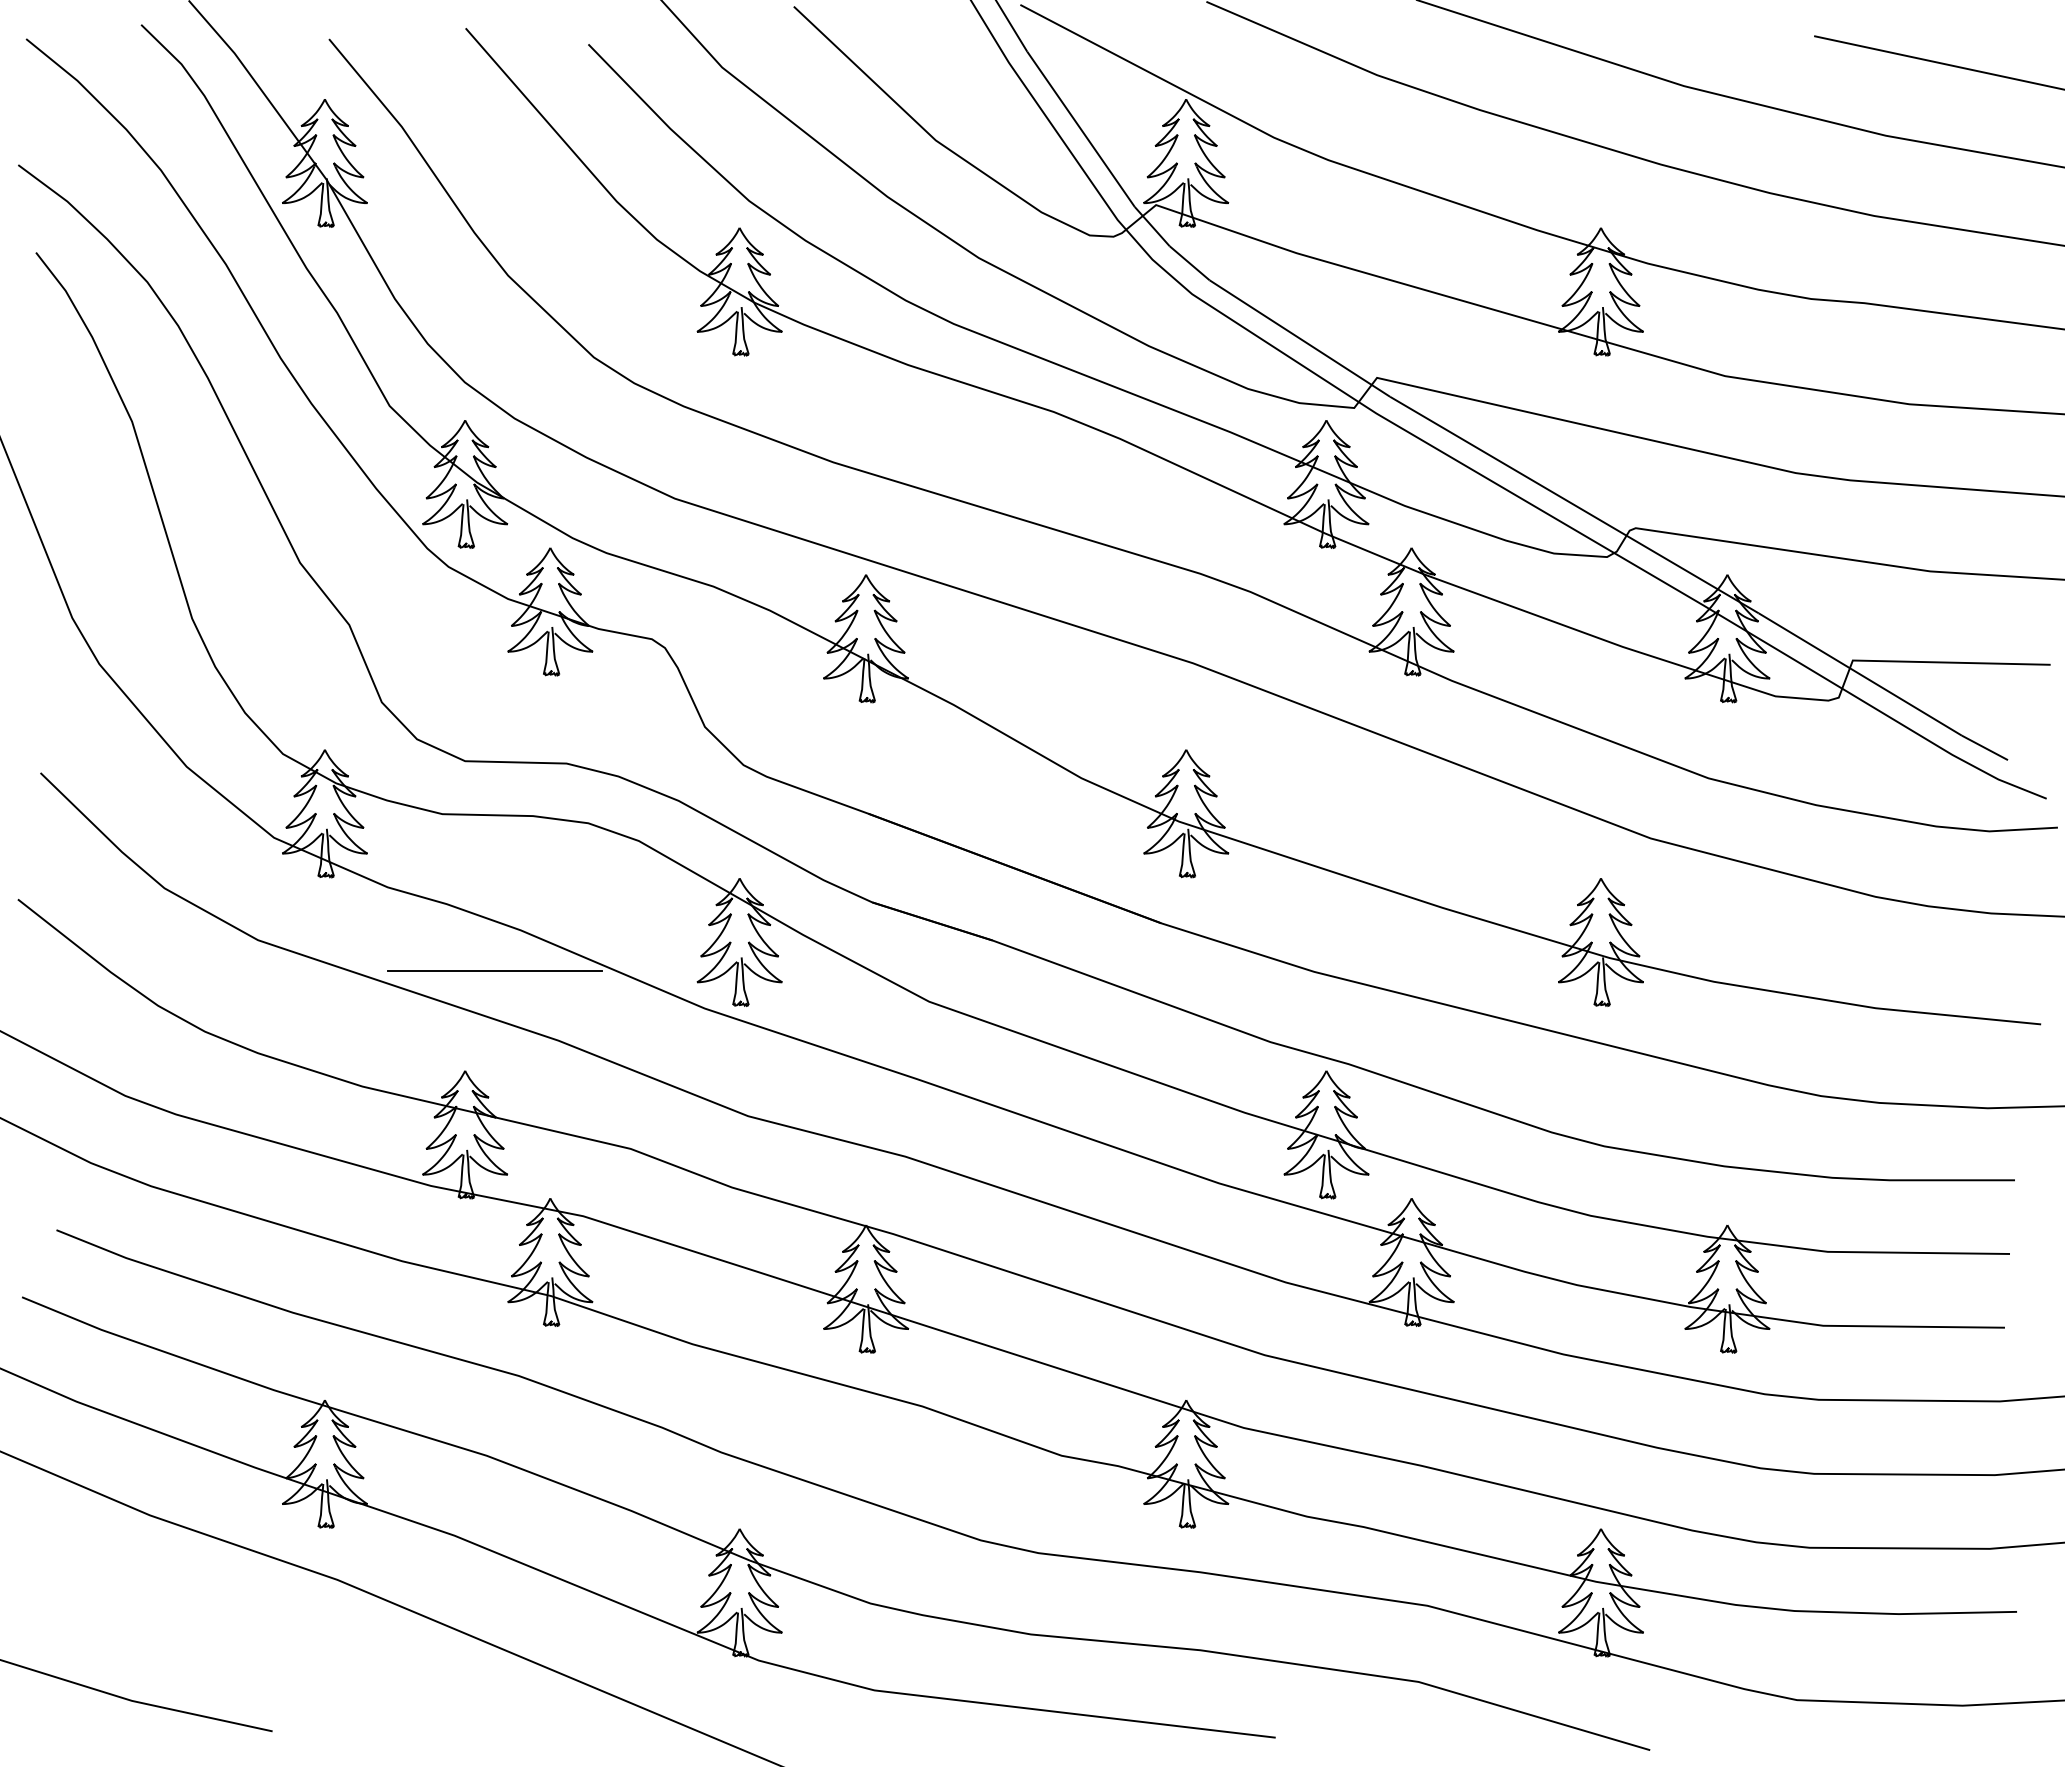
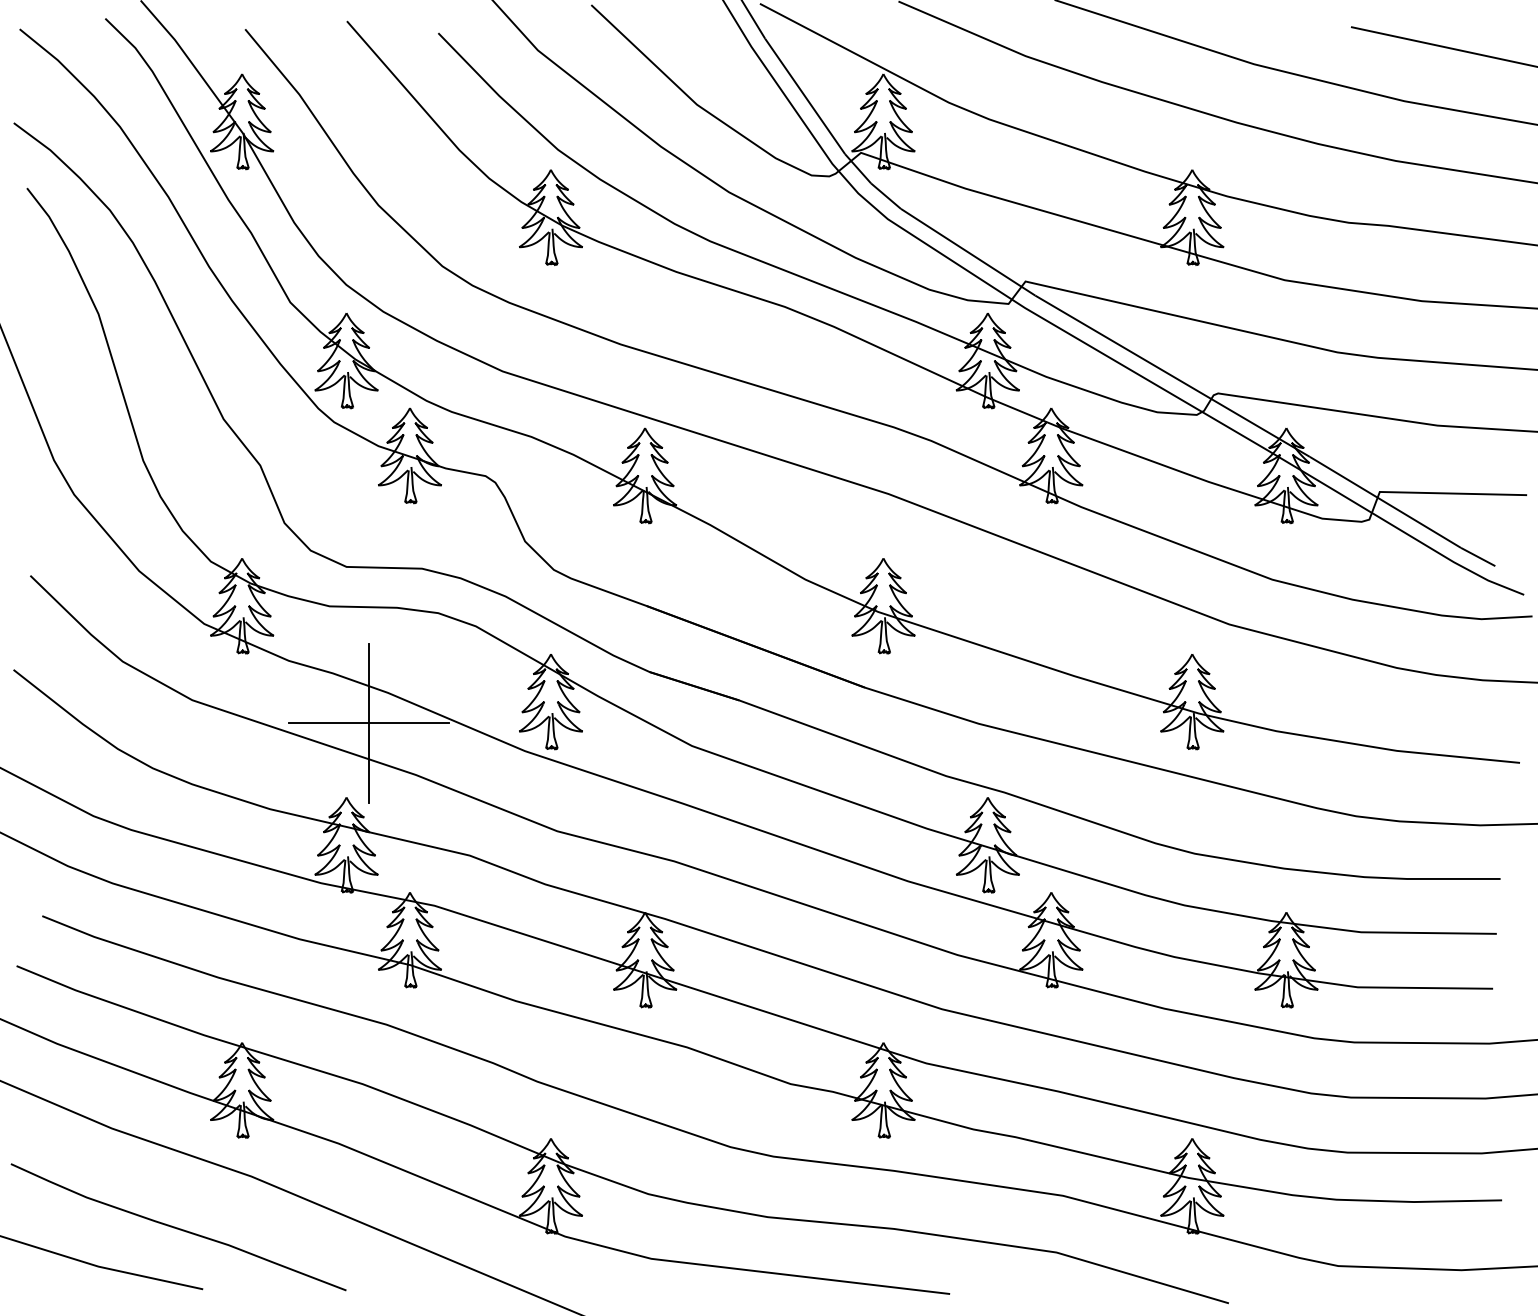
line: (495, 971) -> (369, 723), added
curve: (238, 1648) -> (177, 1227), added

